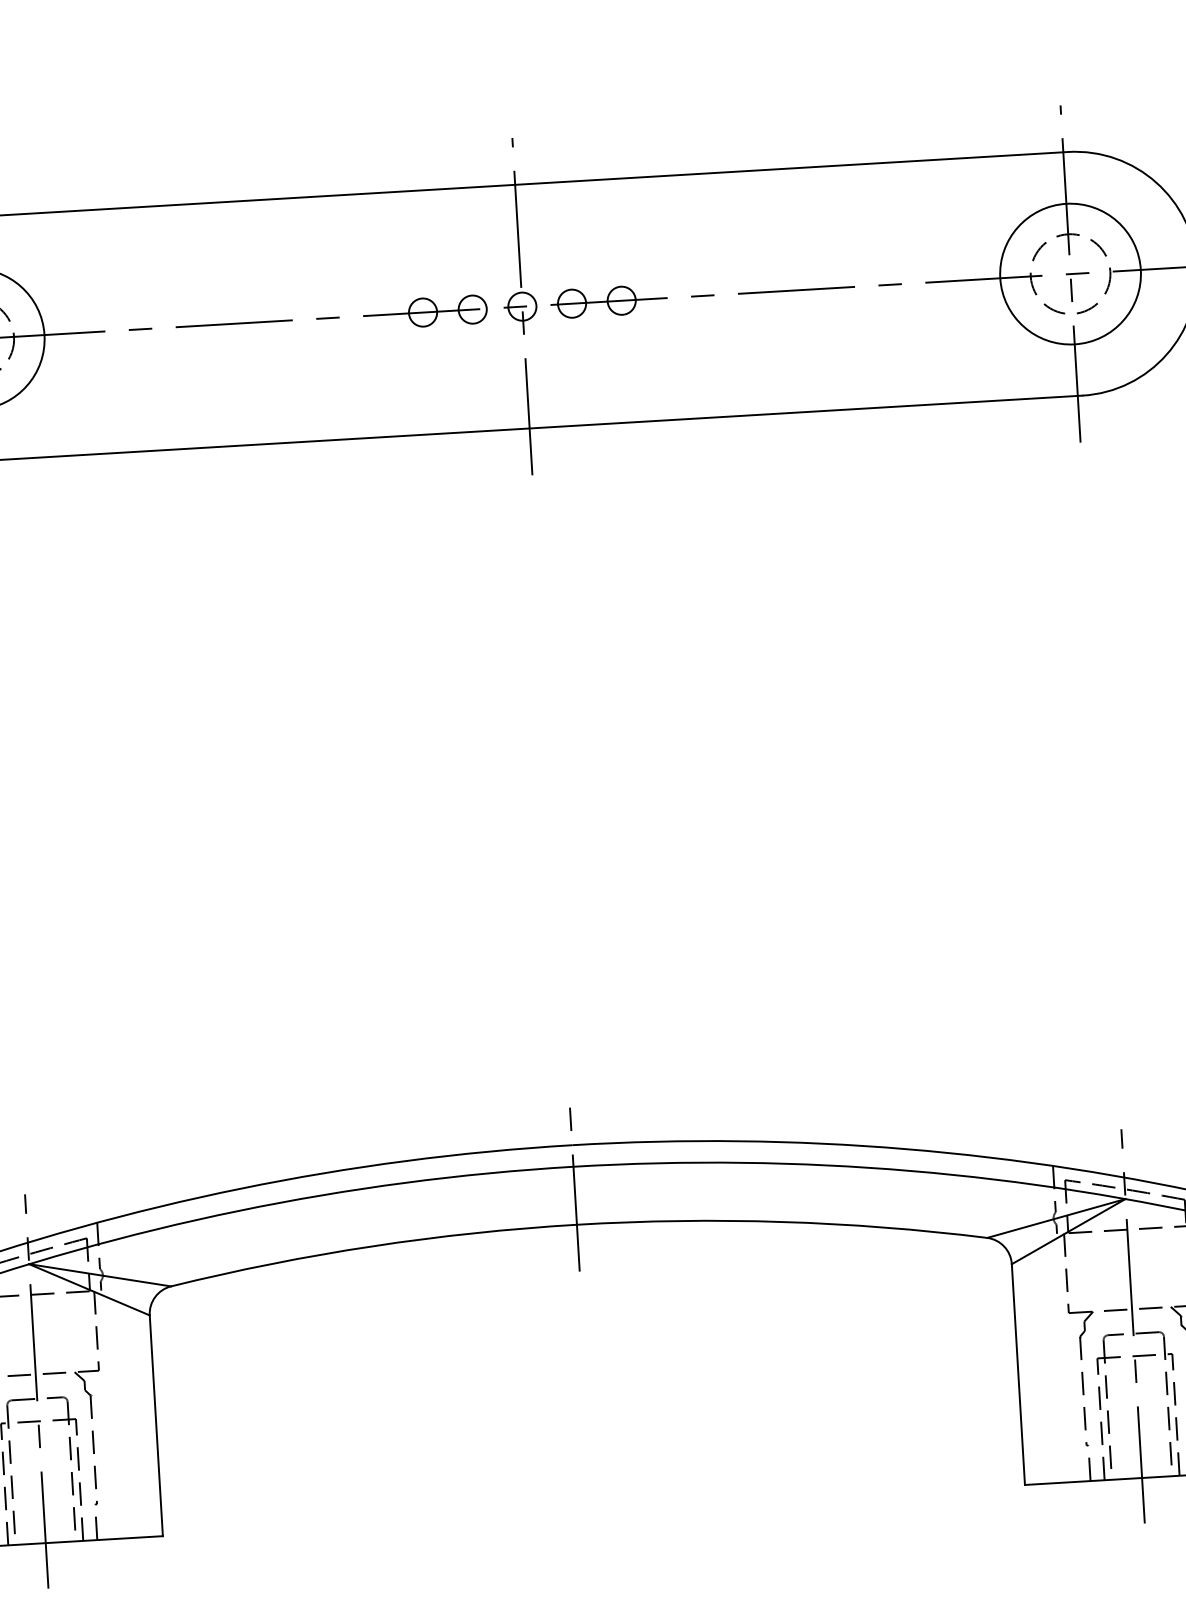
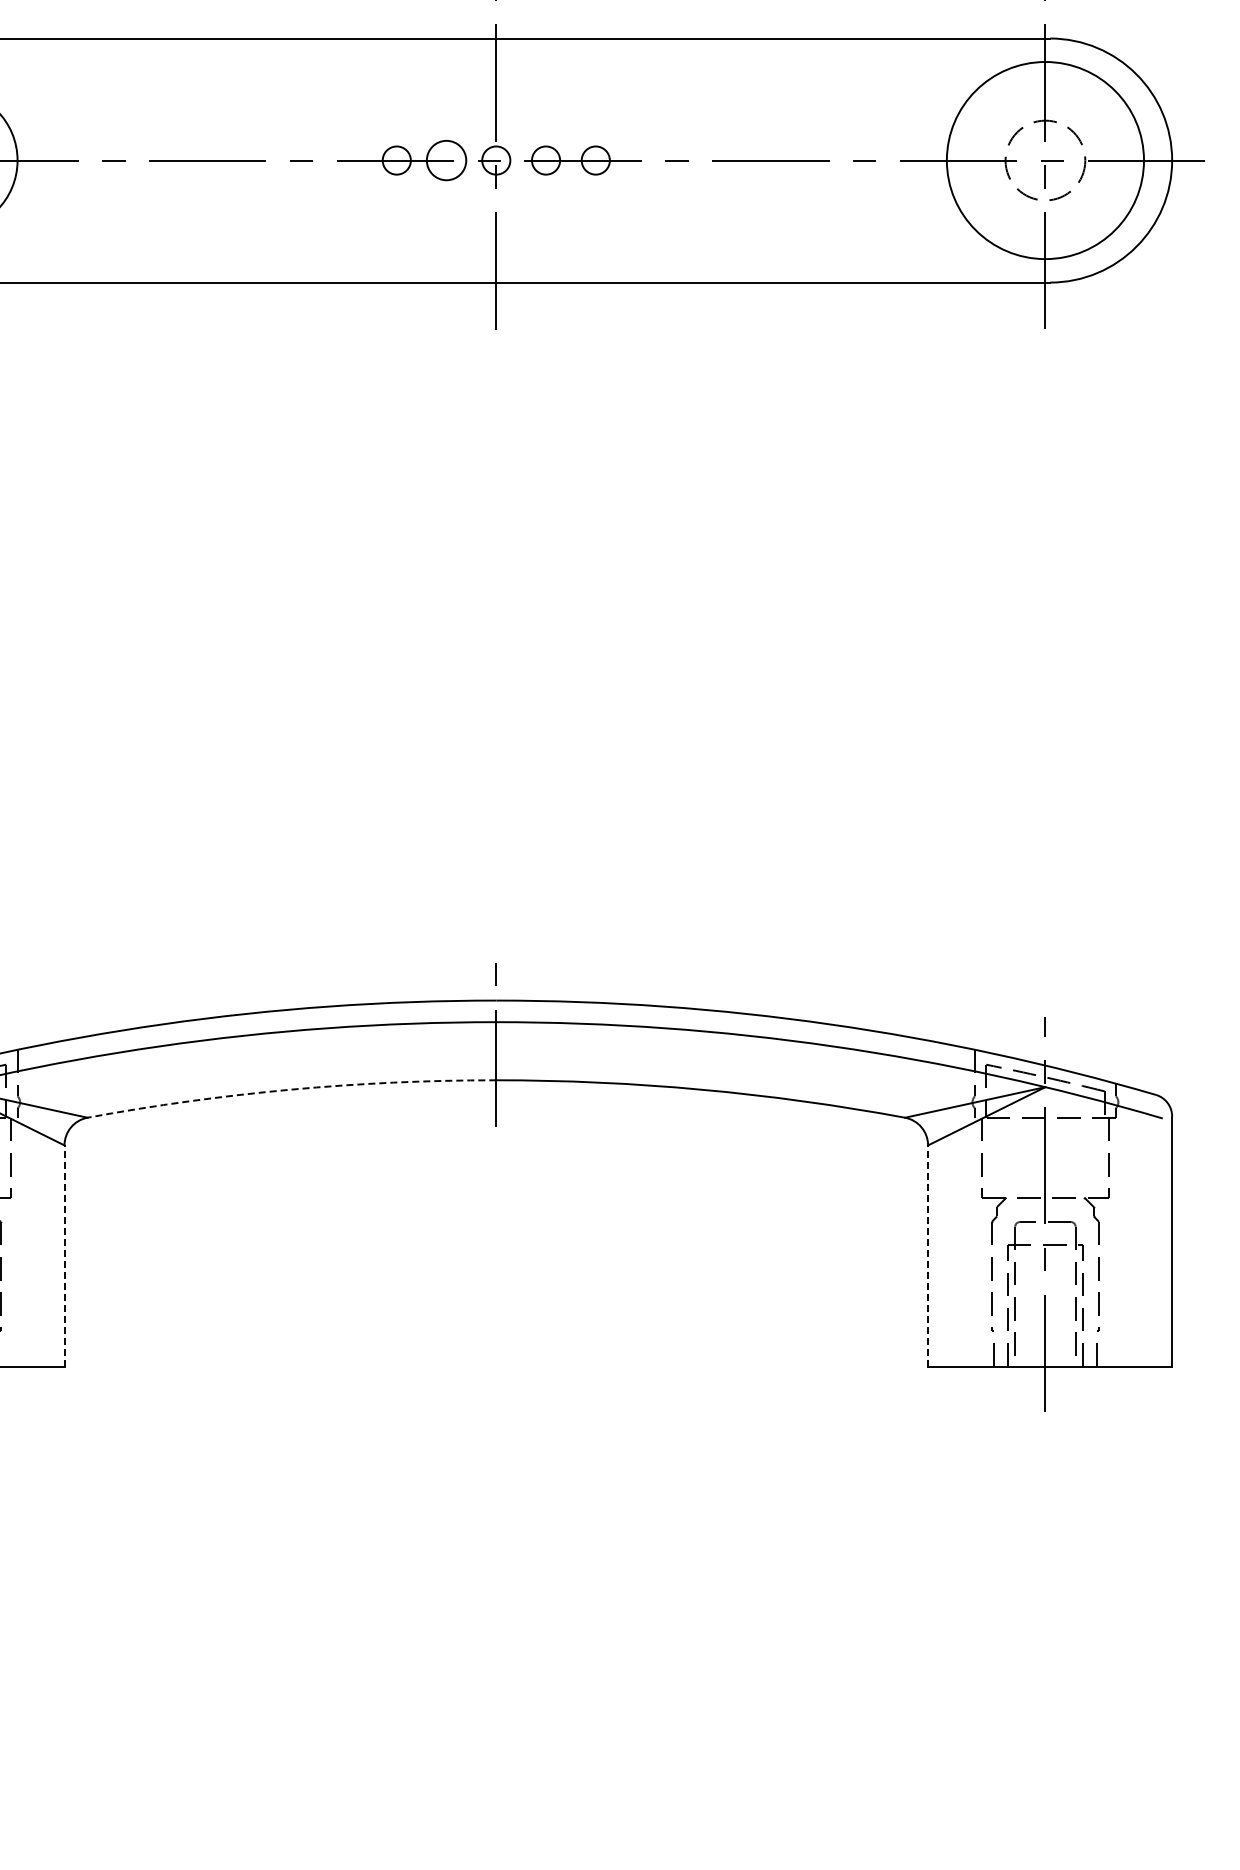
circle: (1070, 274) -> (1045, 160), size x1.4
circle: (472, 309) -> (446, 160), size x1.4
arc: (373, 1246) -> (291, 1089), solid -> dashed
line: (1018, 1375) -> (928, 1256), solid -> dashed
line: (156, 1426) -> (64, 1256), solid -> dashed

